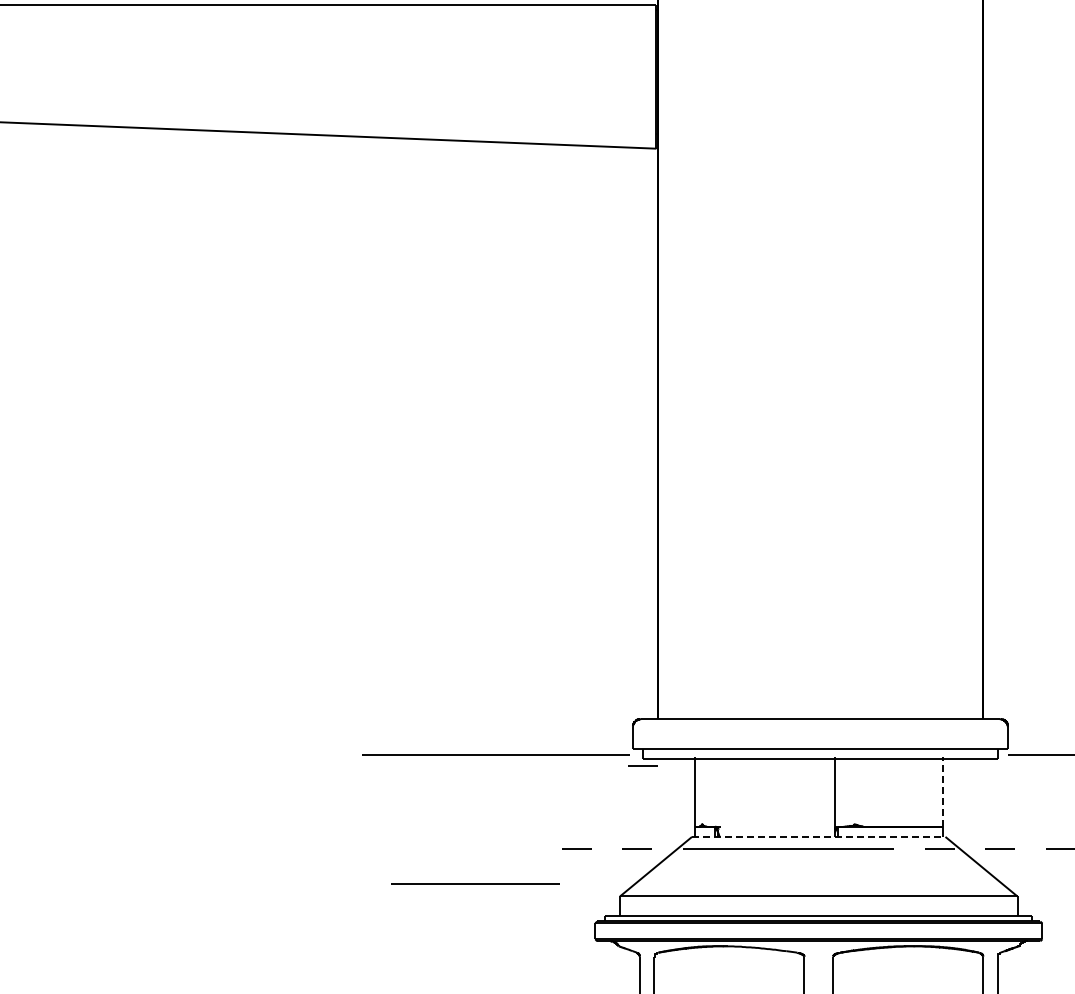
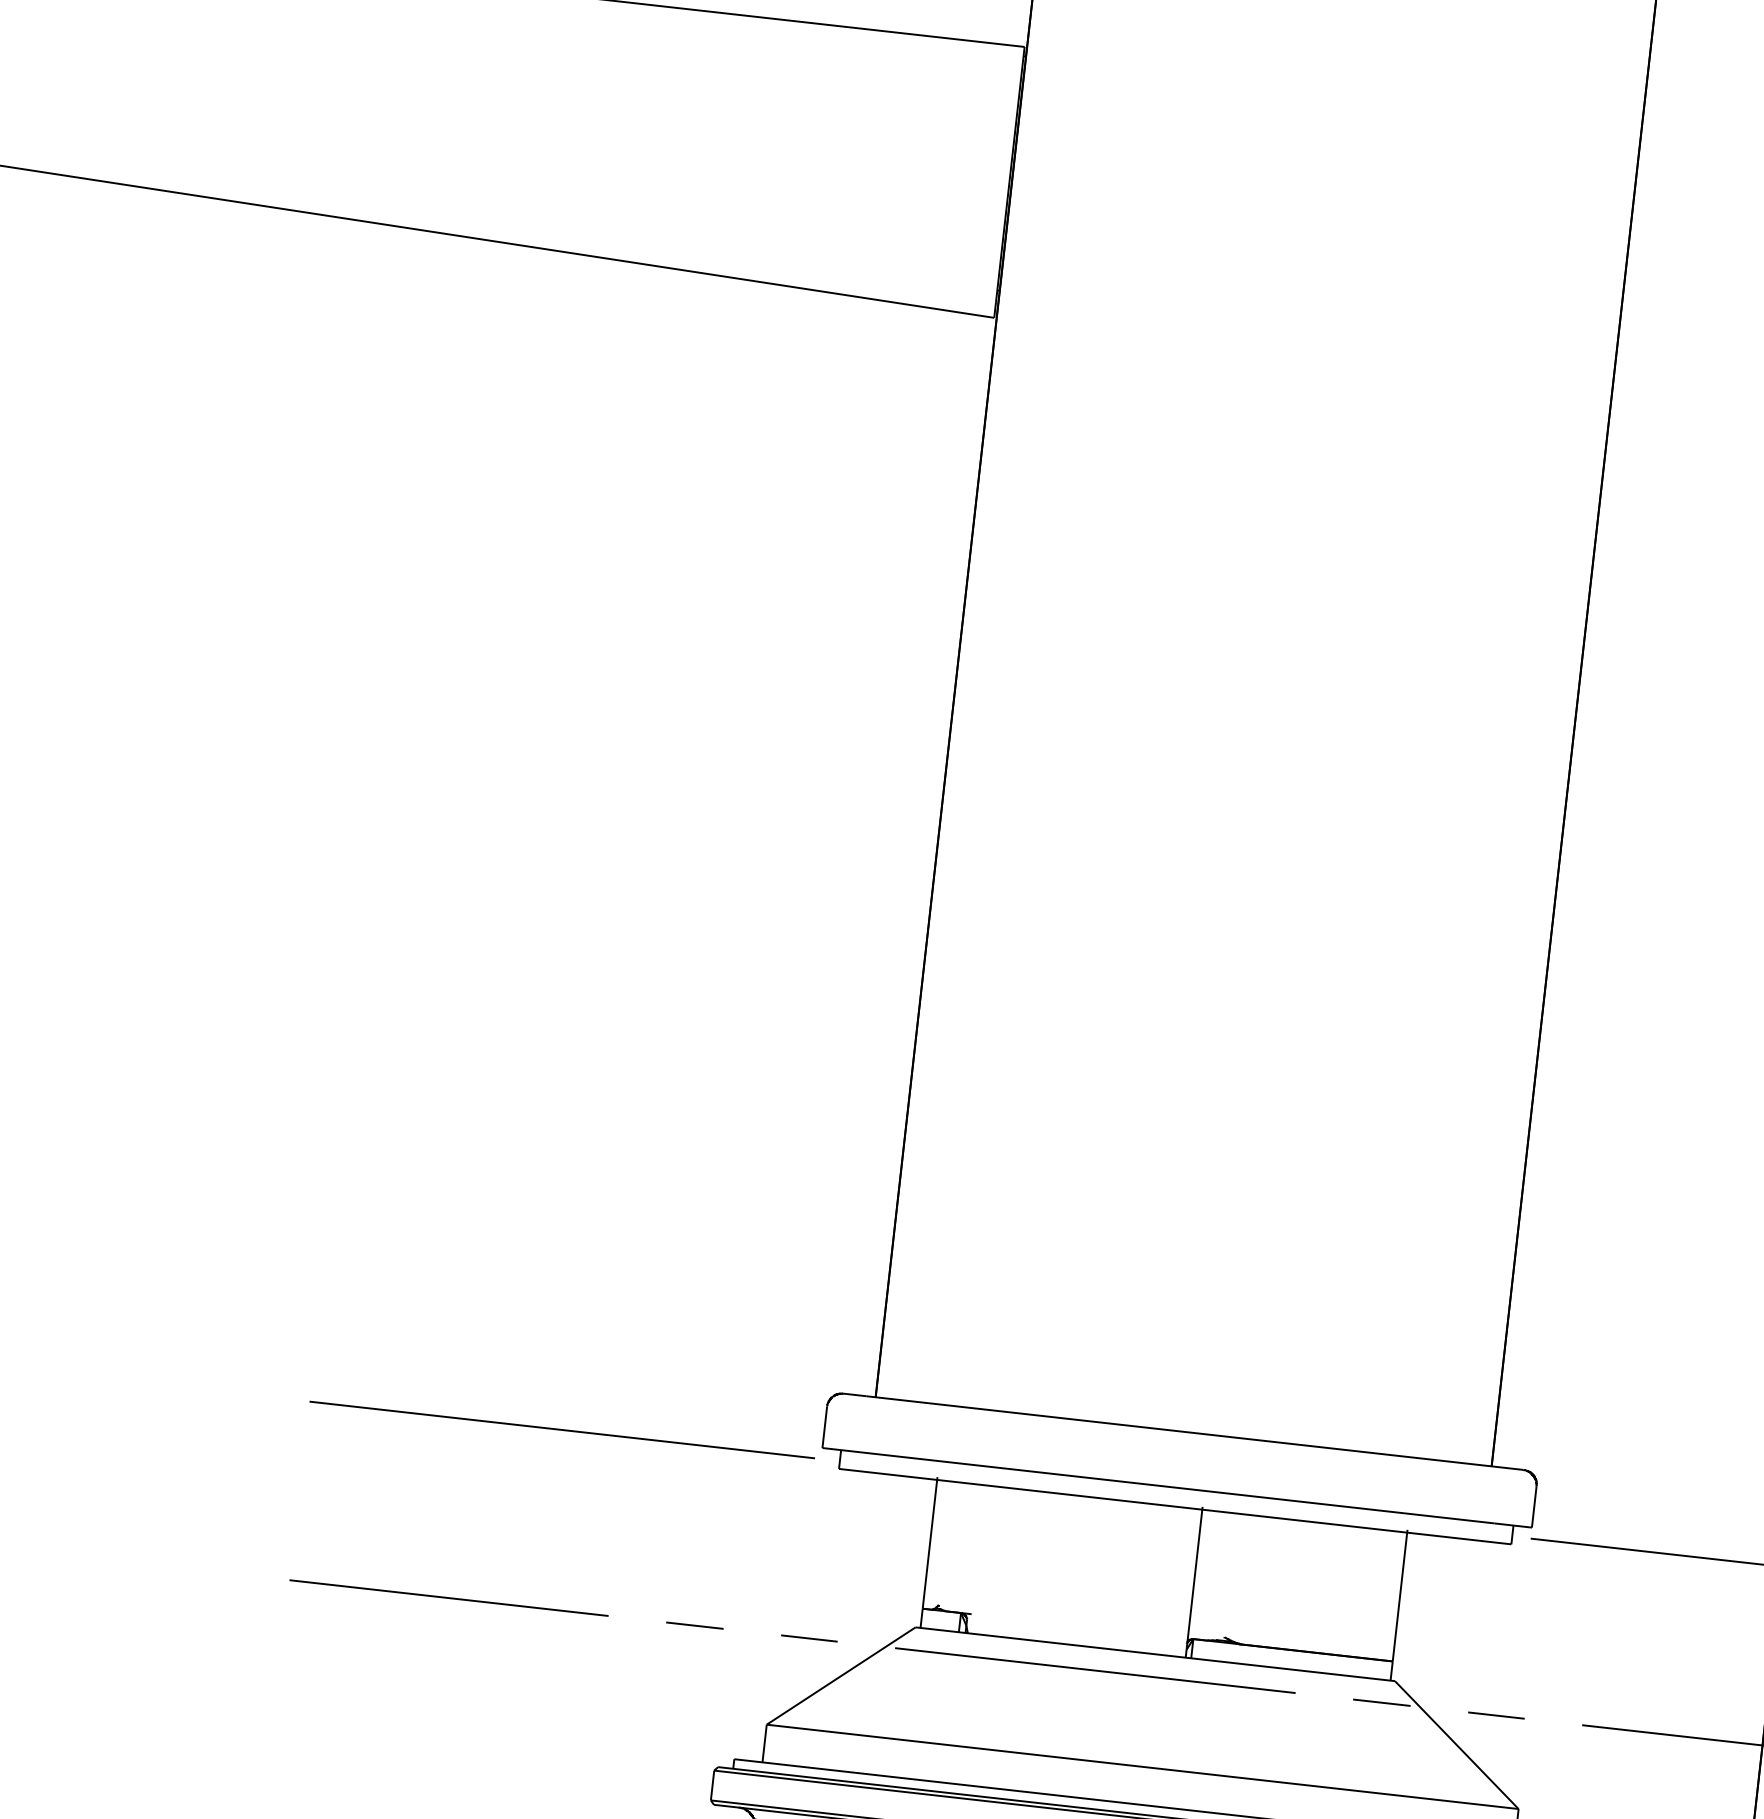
line: (642, 765) -> (837, 1481), removed
line: (943, 791) -> (1400, 1594), dashed -> solid
line: (818, 836) -> (1154, 1653), dashed -> solid
line: (475, 883) -> (448, 1597), moved

